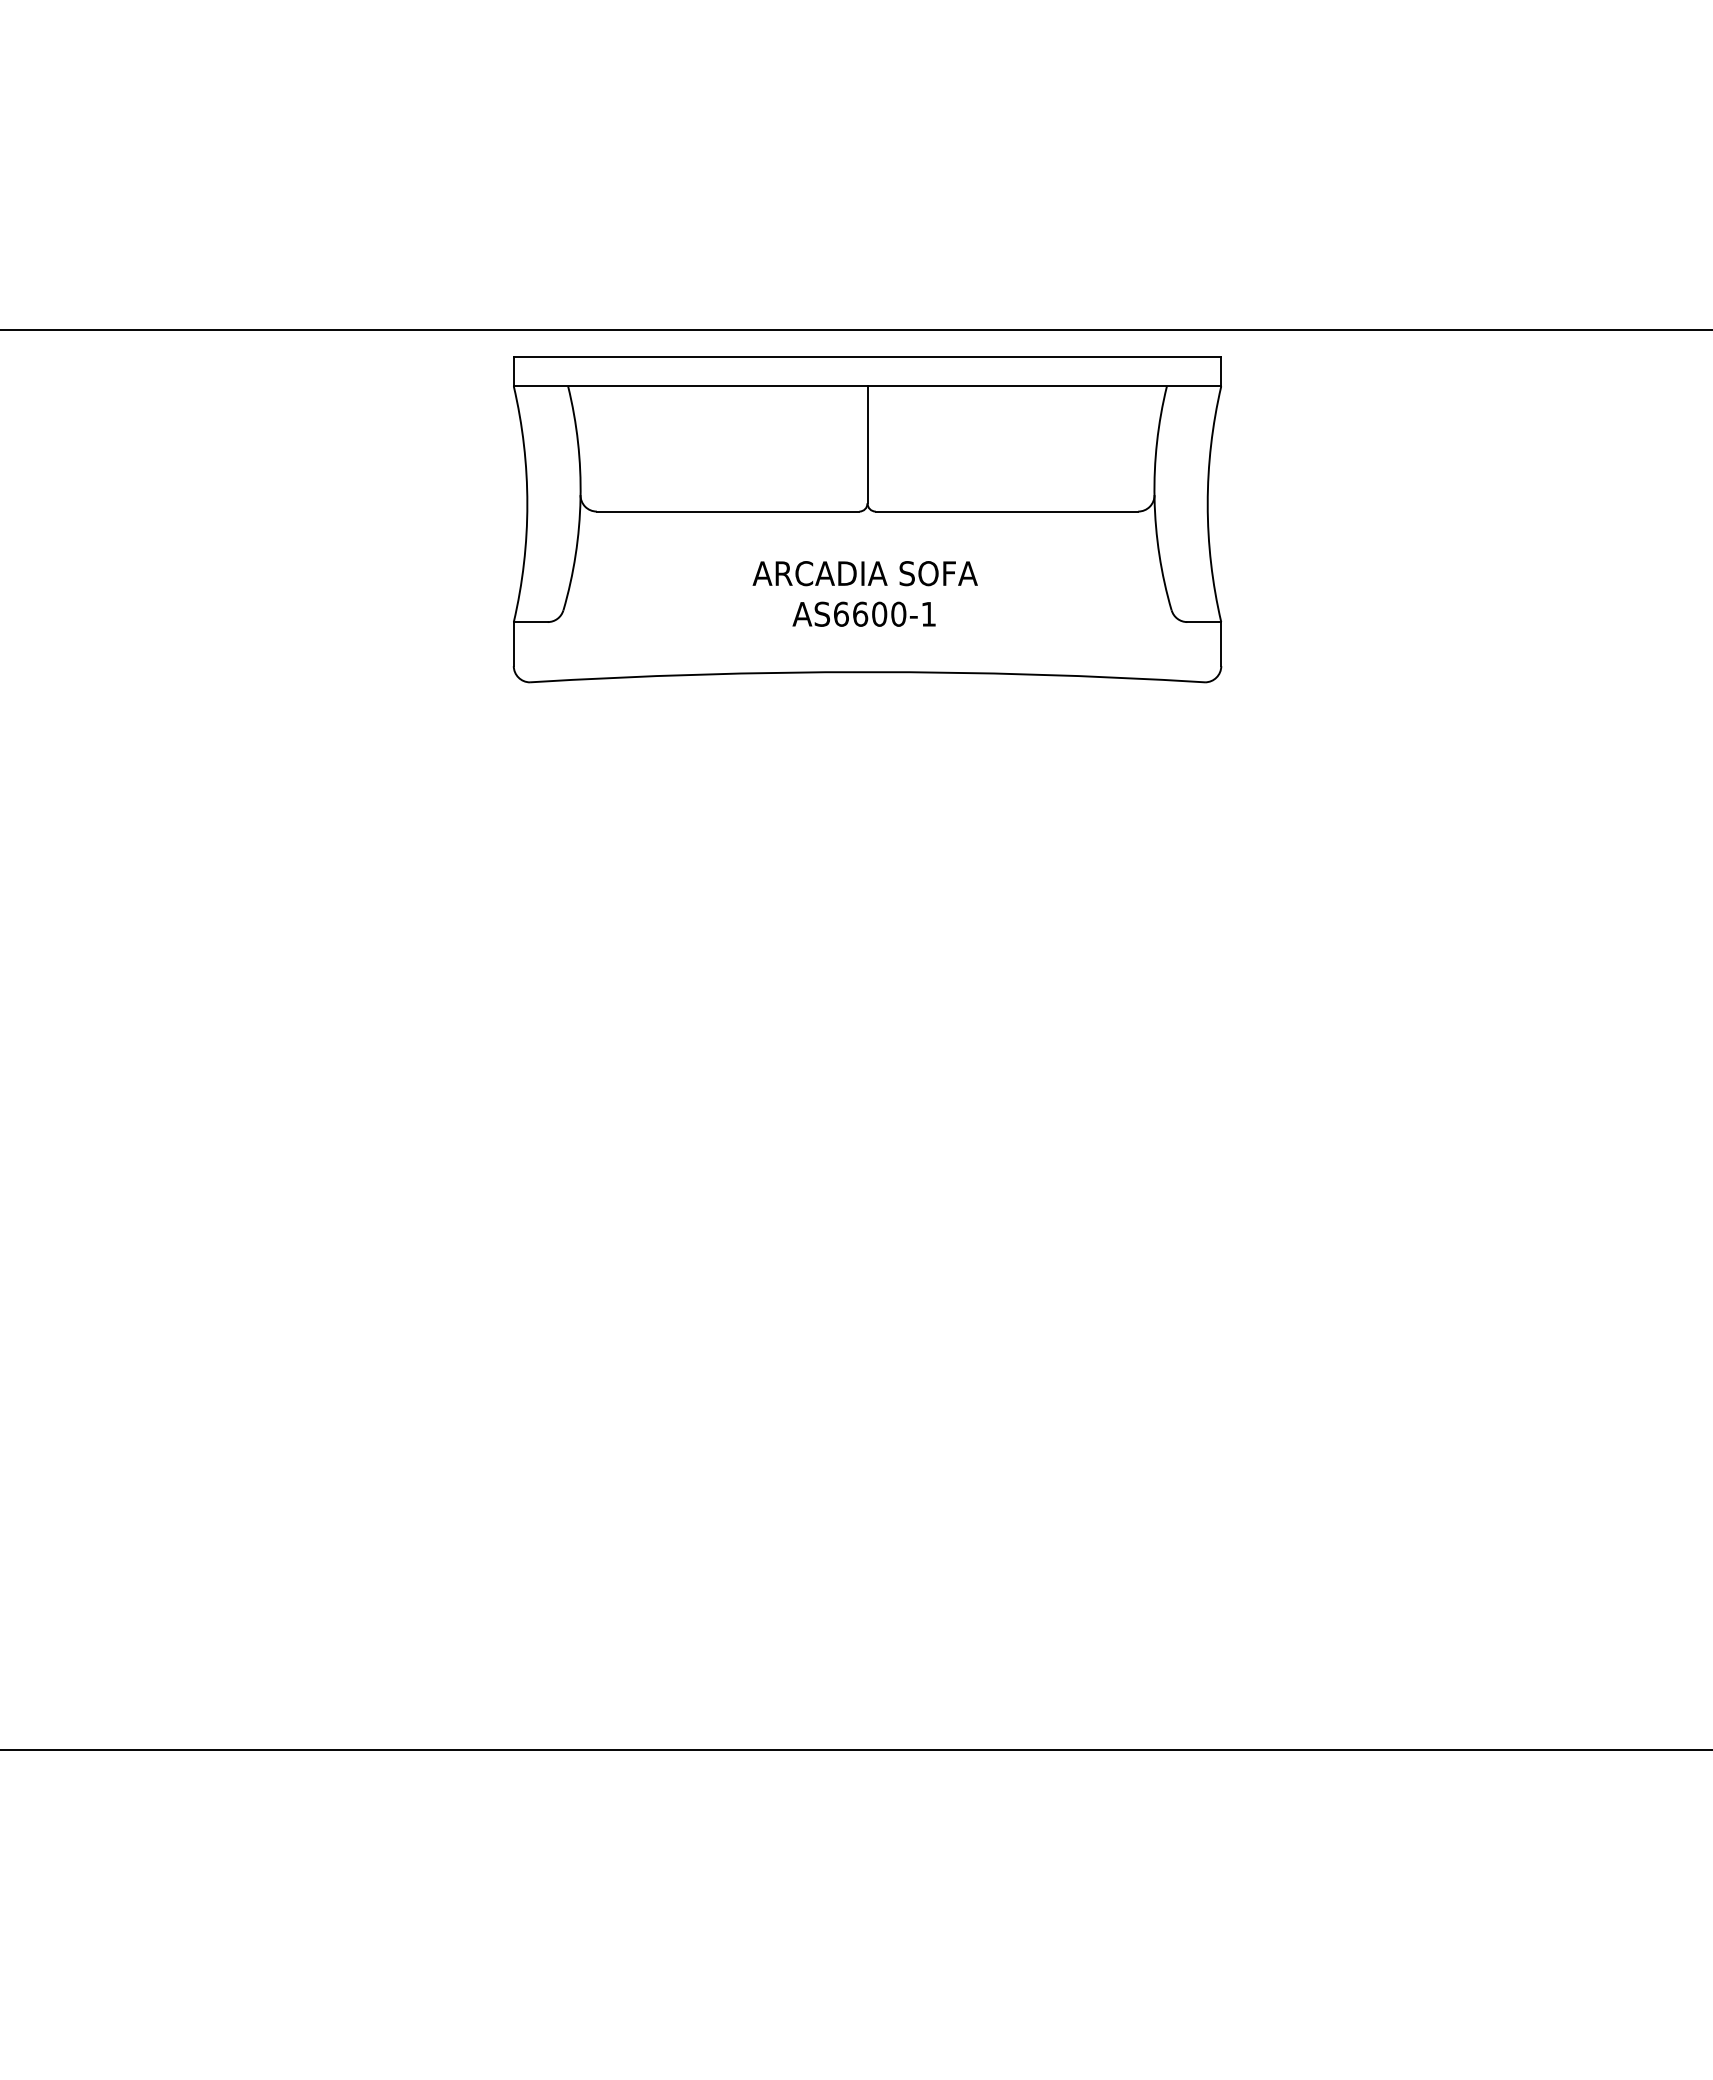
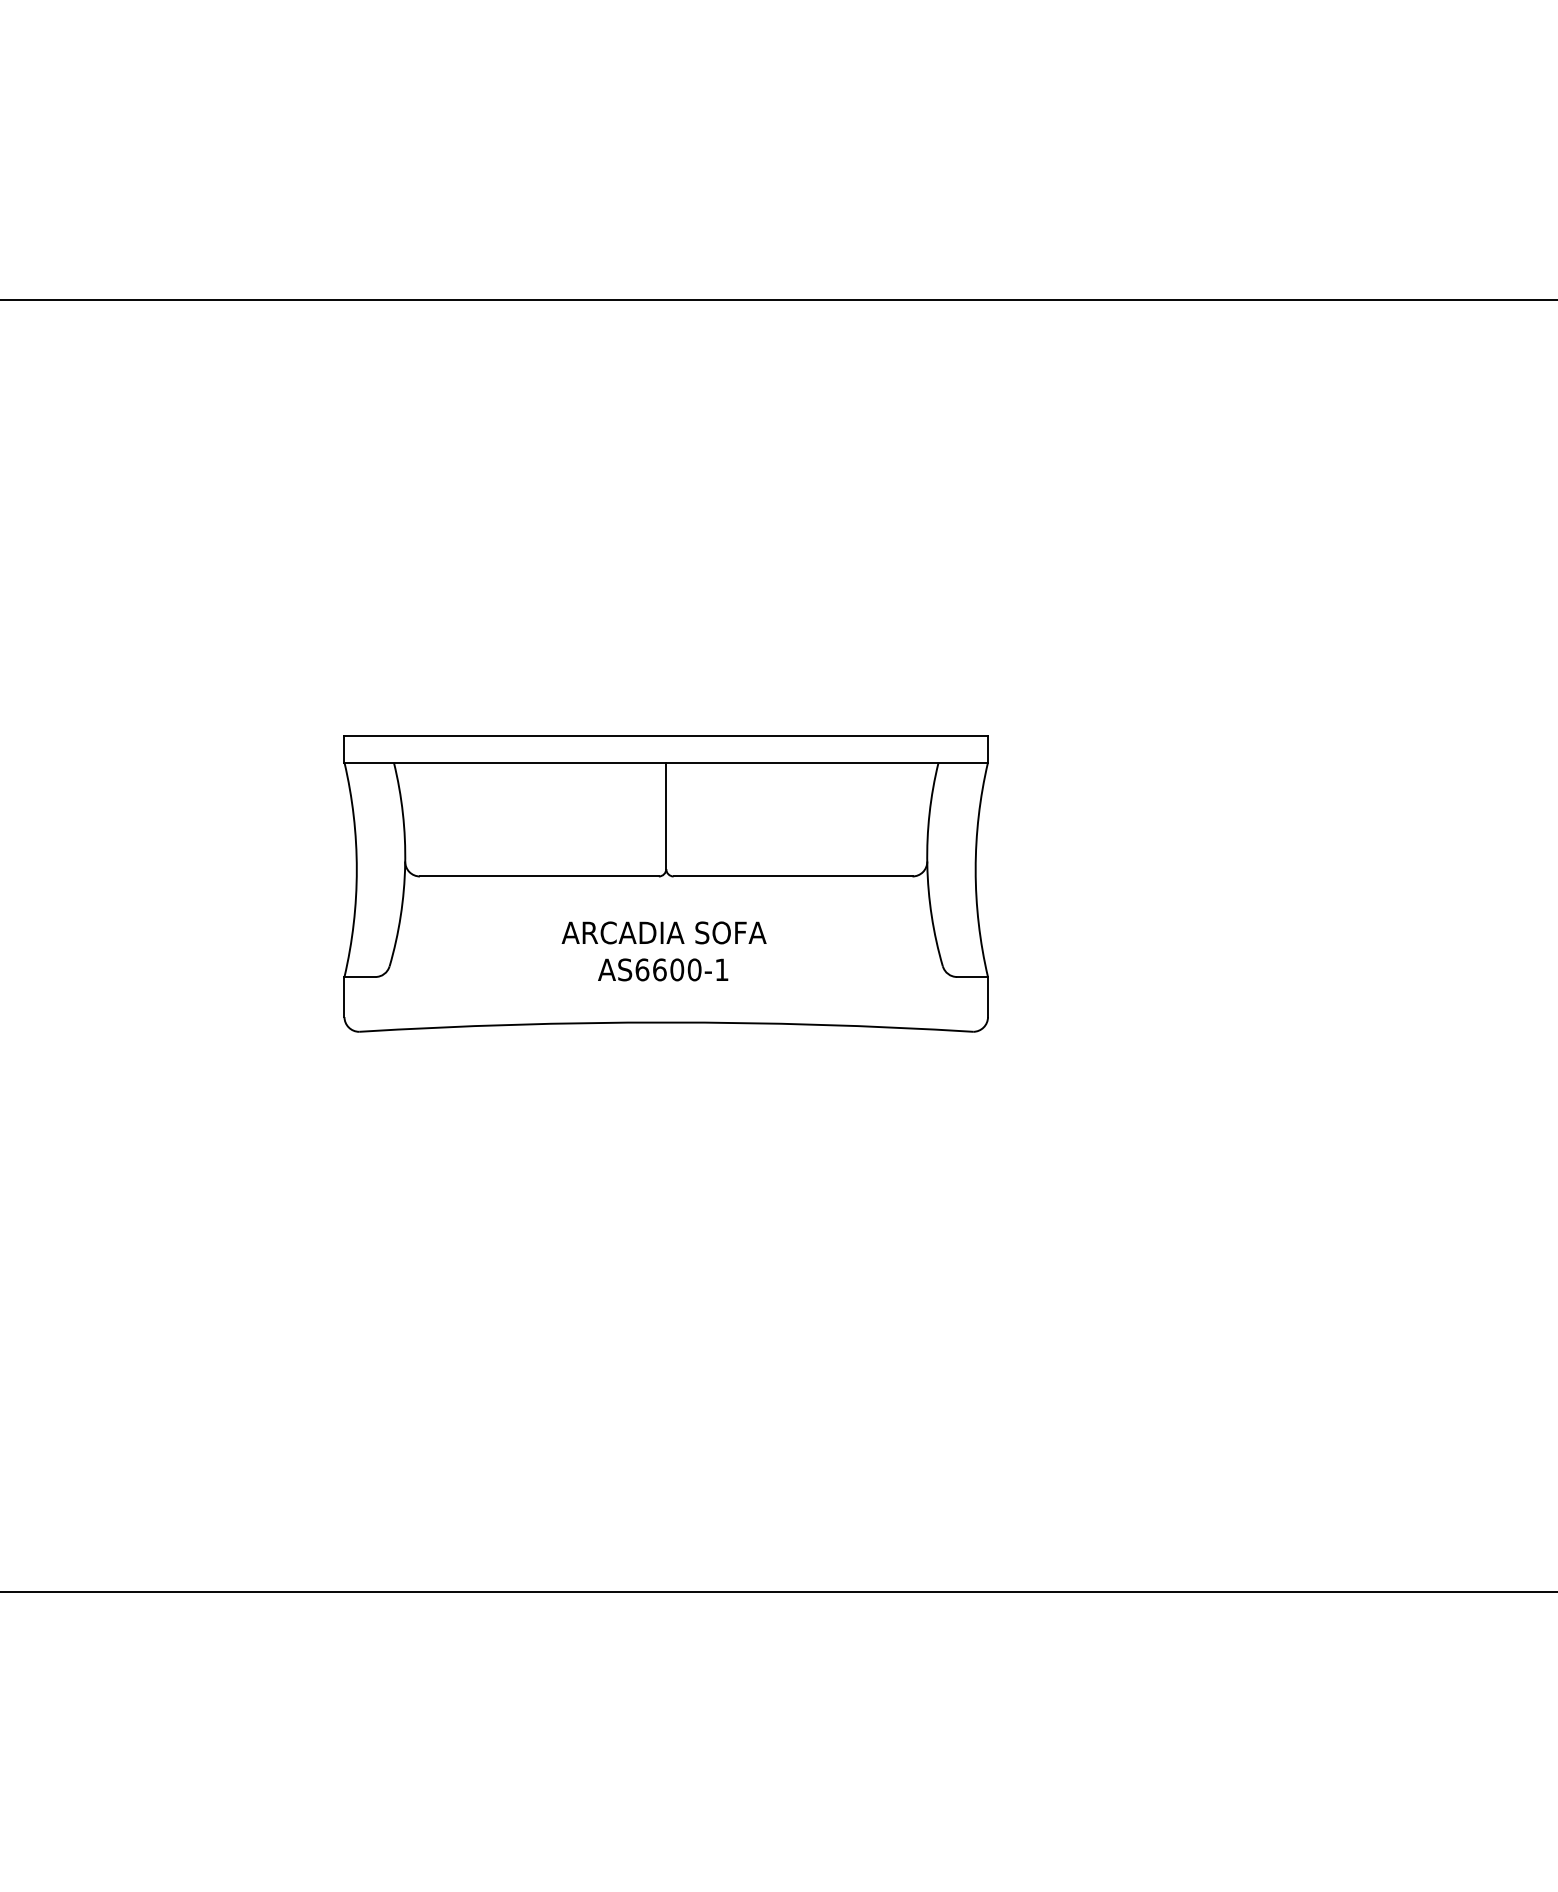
part: (867, 519) -> (666, 883), moved

